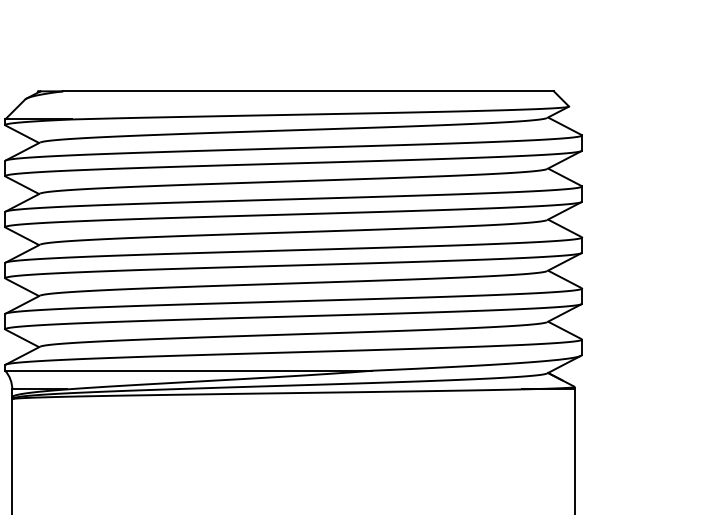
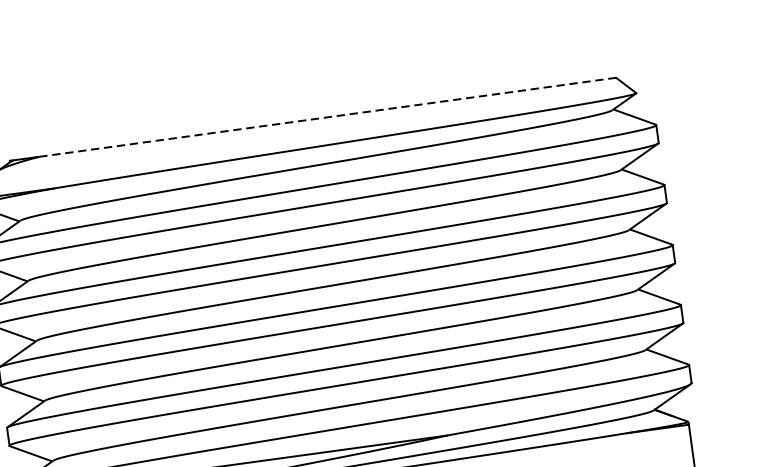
line: (309, 91) -> (328, 117), solid -> dashed

